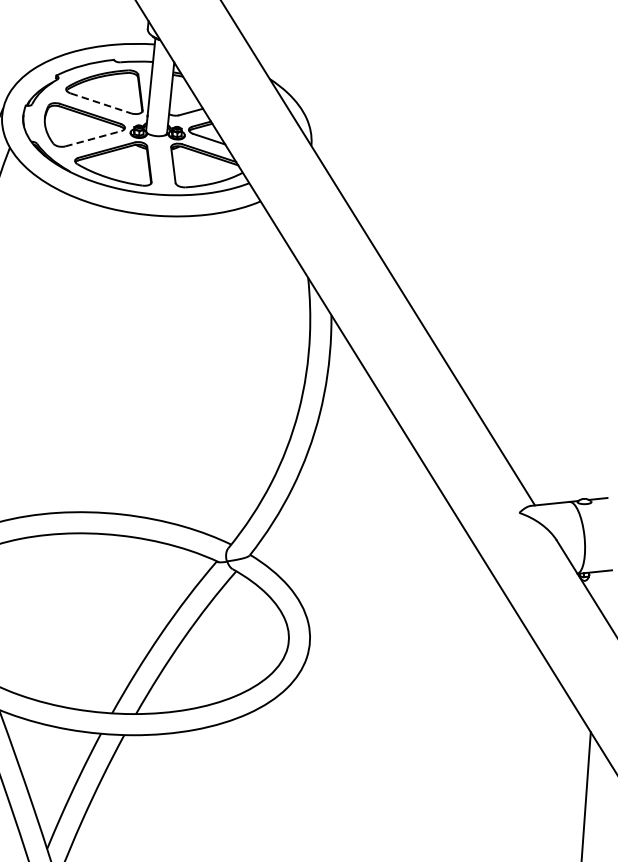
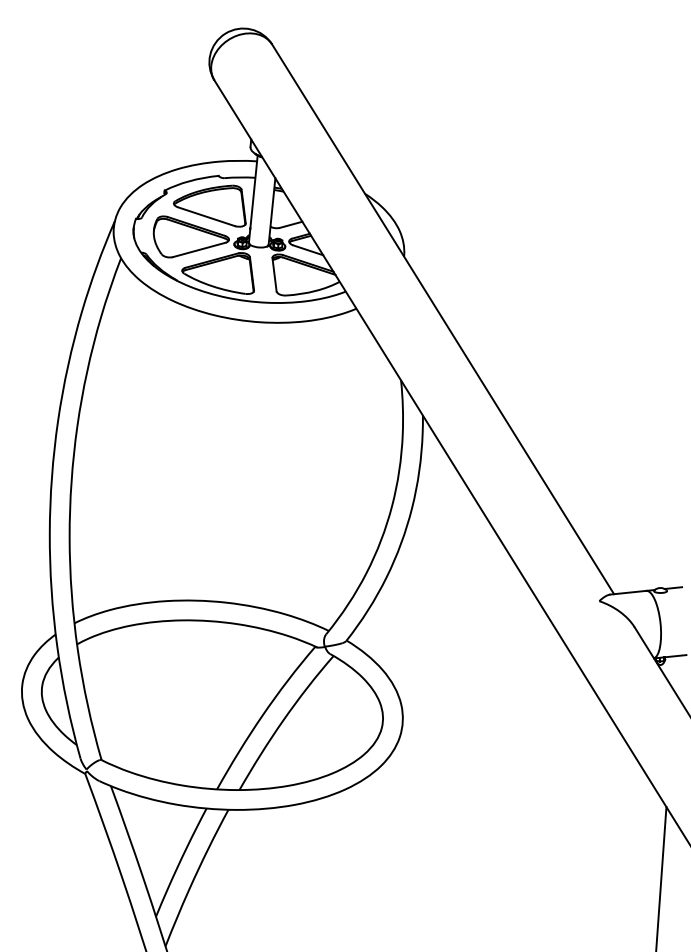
line: (100, 103) -> (206, 216), dashed -> solid
line: (93, 138) -> (199, 249), dashed -> solid

